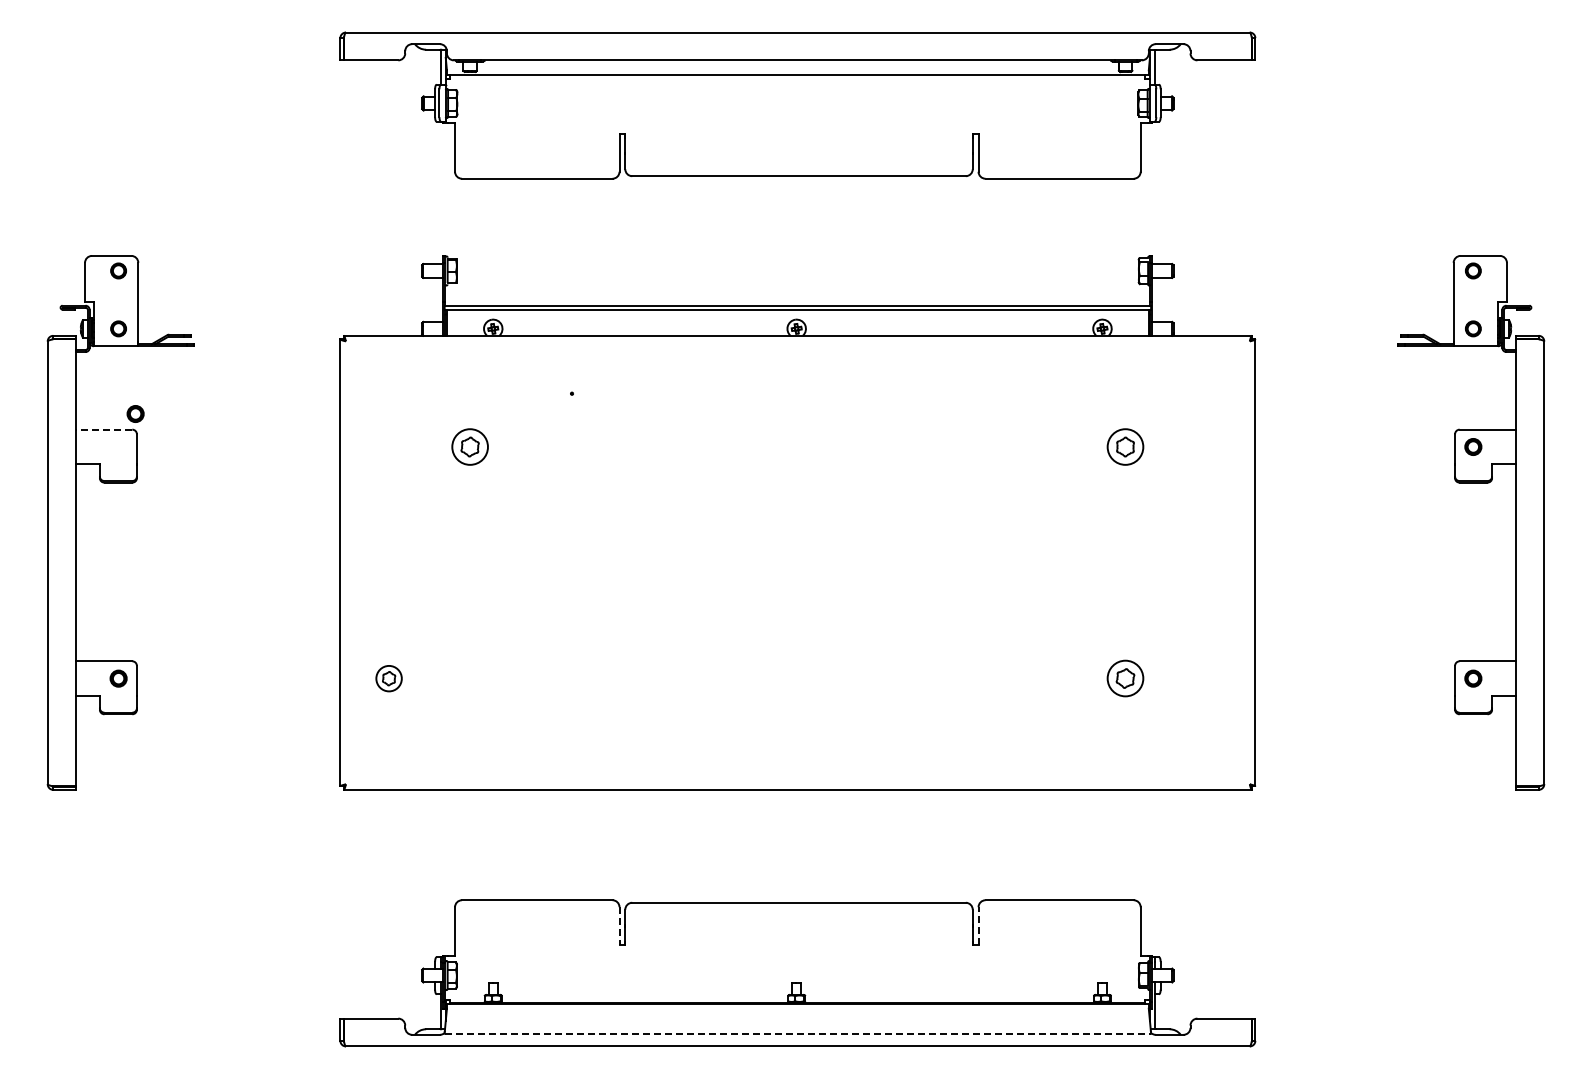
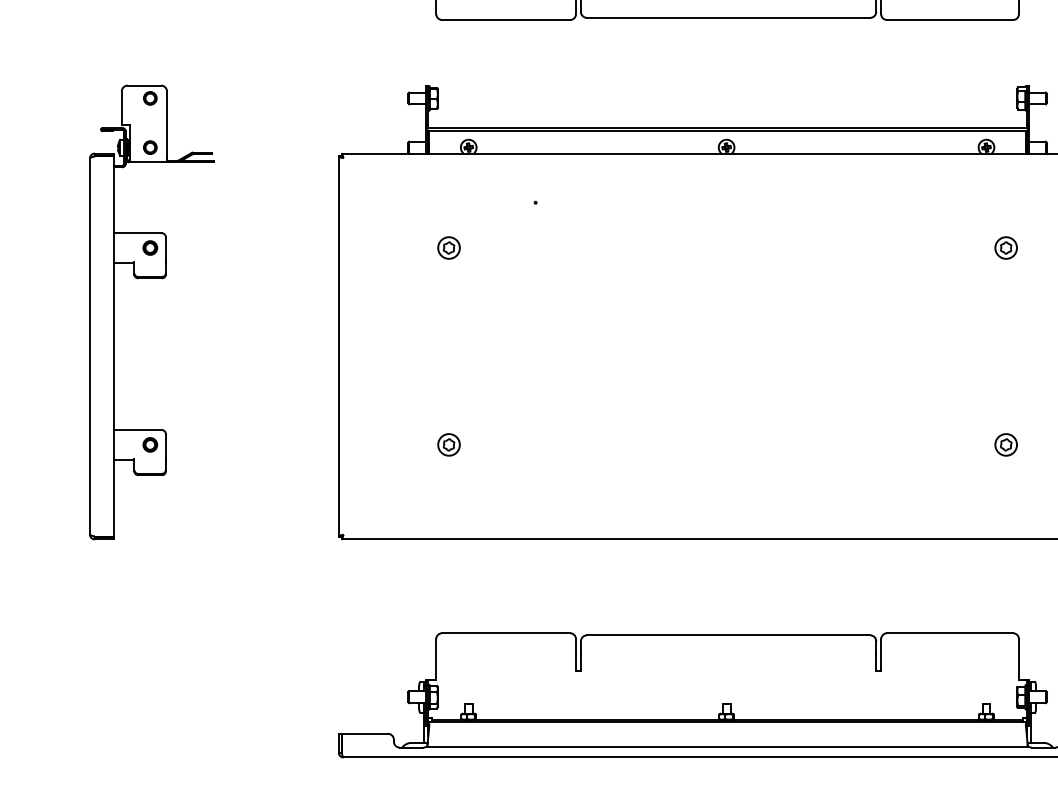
part: (135, 413) -> (150, 247), moved
line: (103, 429) -> (137, 233), dashed -> solid
part: (469, 446) -> (448, 247), size x0.71
part: (1125, 446) -> (1006, 247), size x0.71
part: (388, 678) -> (448, 444), moved
part: (1125, 678) -> (1006, 444), size x0.71
line: (619, 925) -> (576, 654), dashed -> solid
line: (978, 925) -> (881, 654), dashed -> solid
line: (798, 1033) -> (728, 746), dashed -> solid

